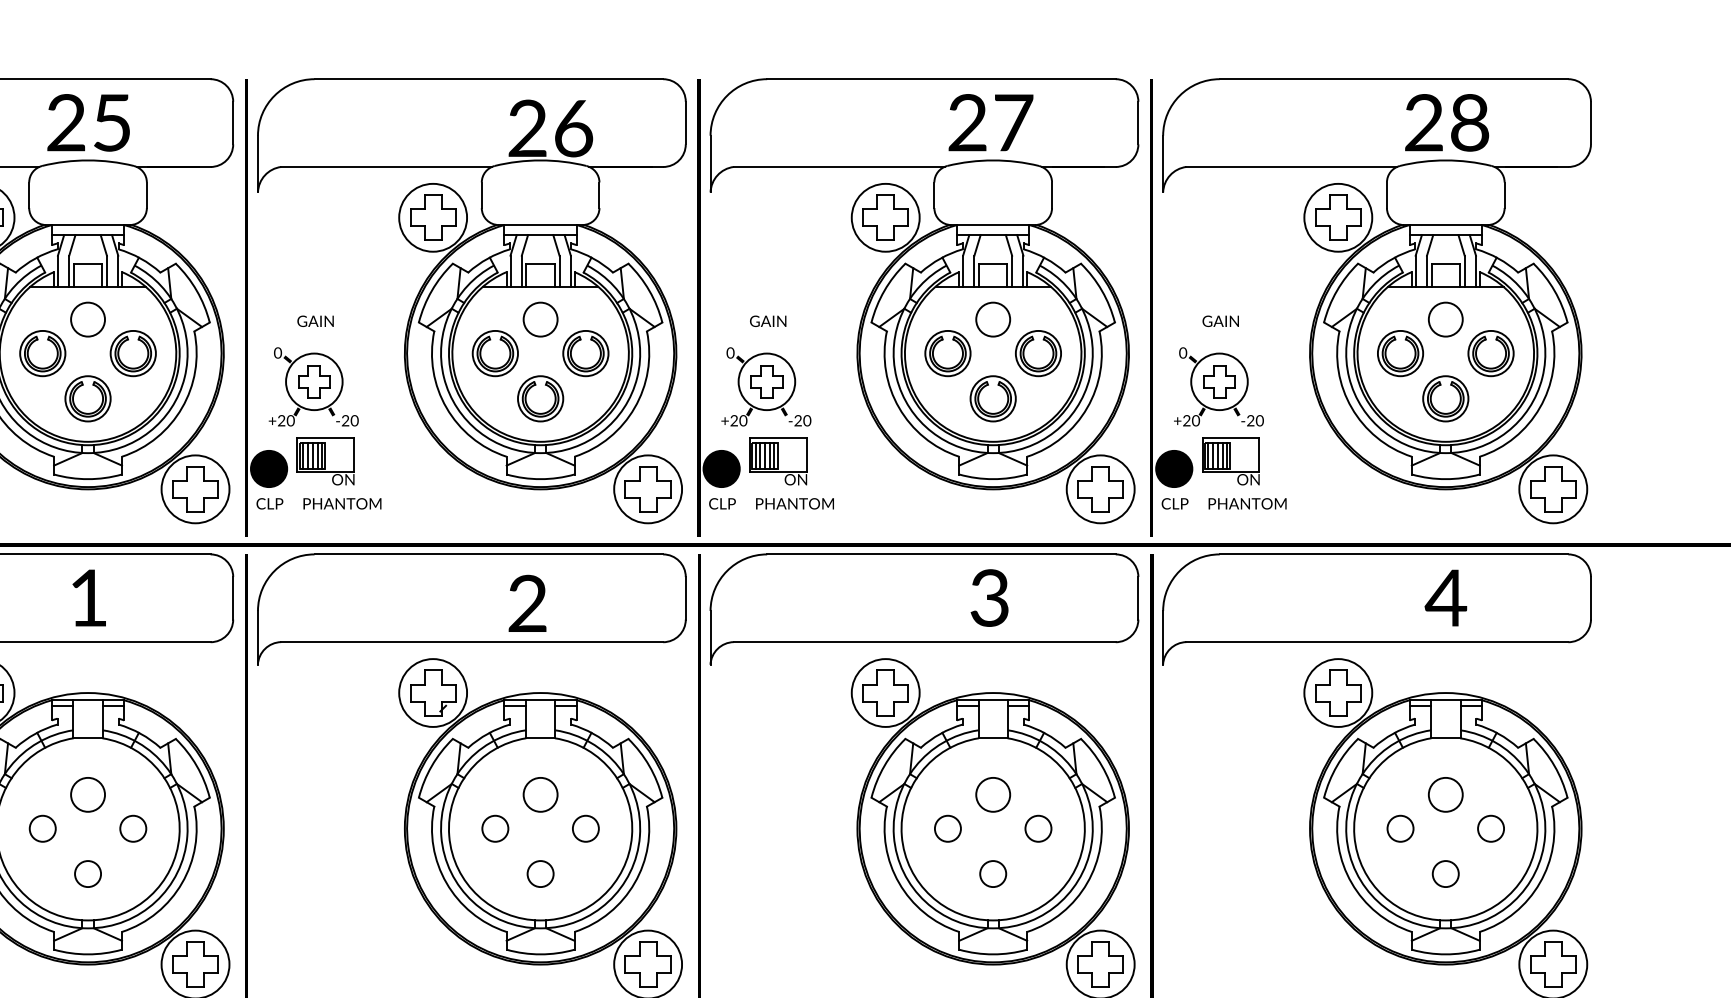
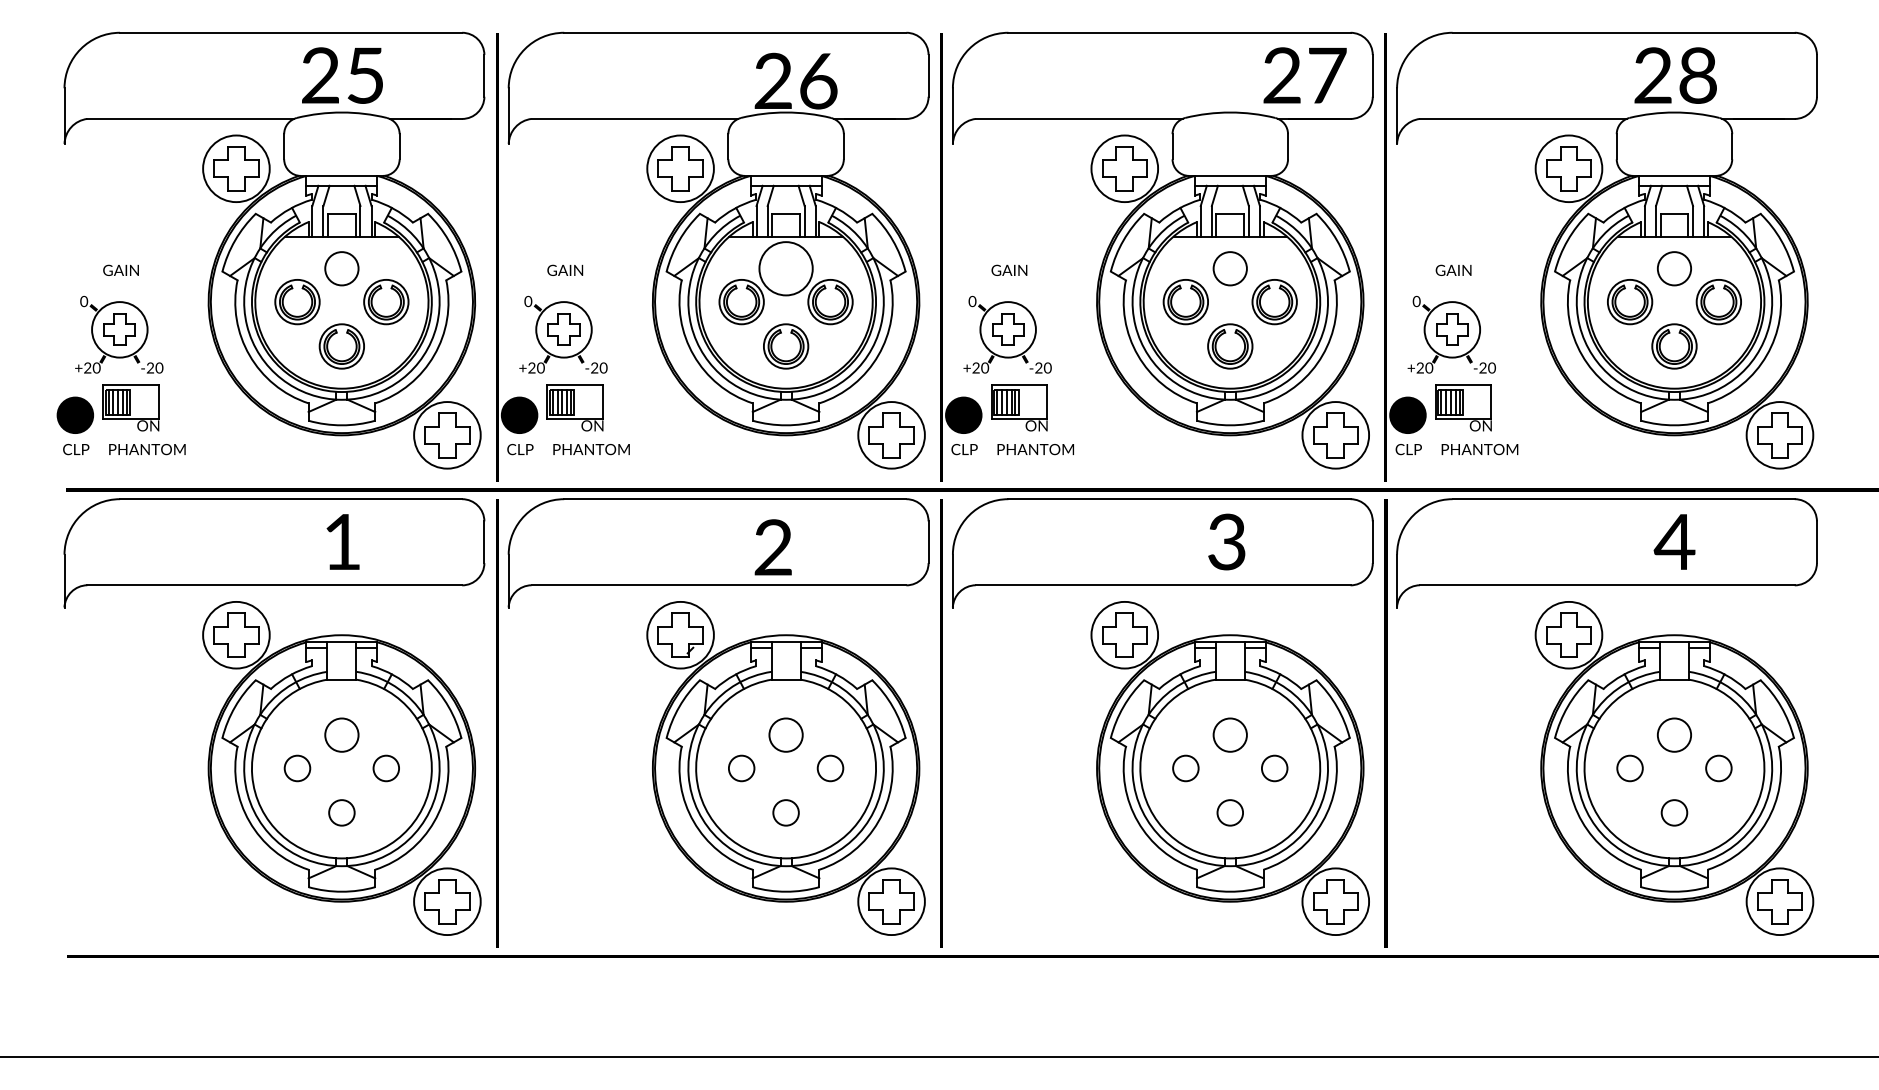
text: (990, 122) -> (1304, 75), moved
circle: (540, 319) -> (785, 268), size x1.6

